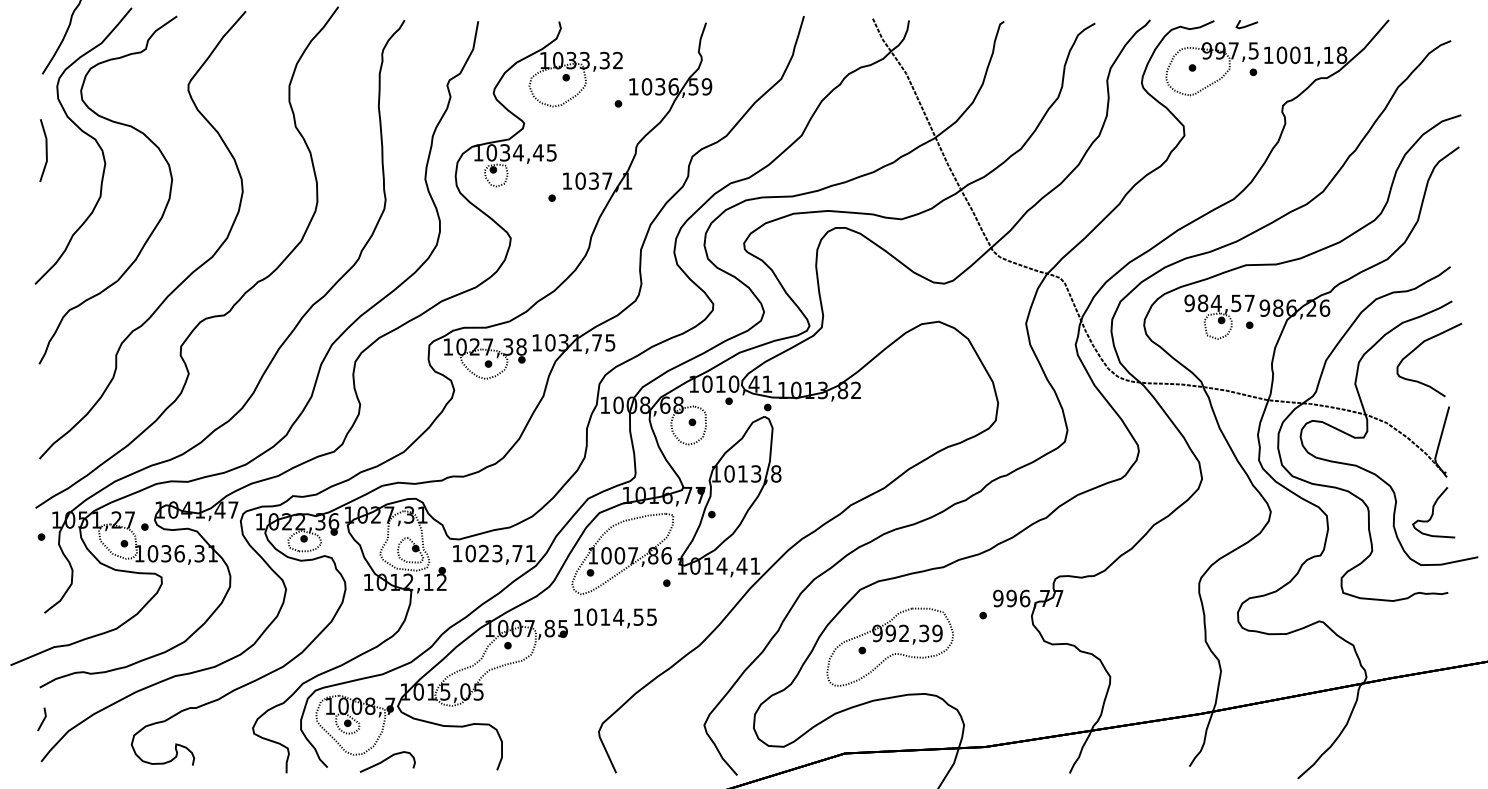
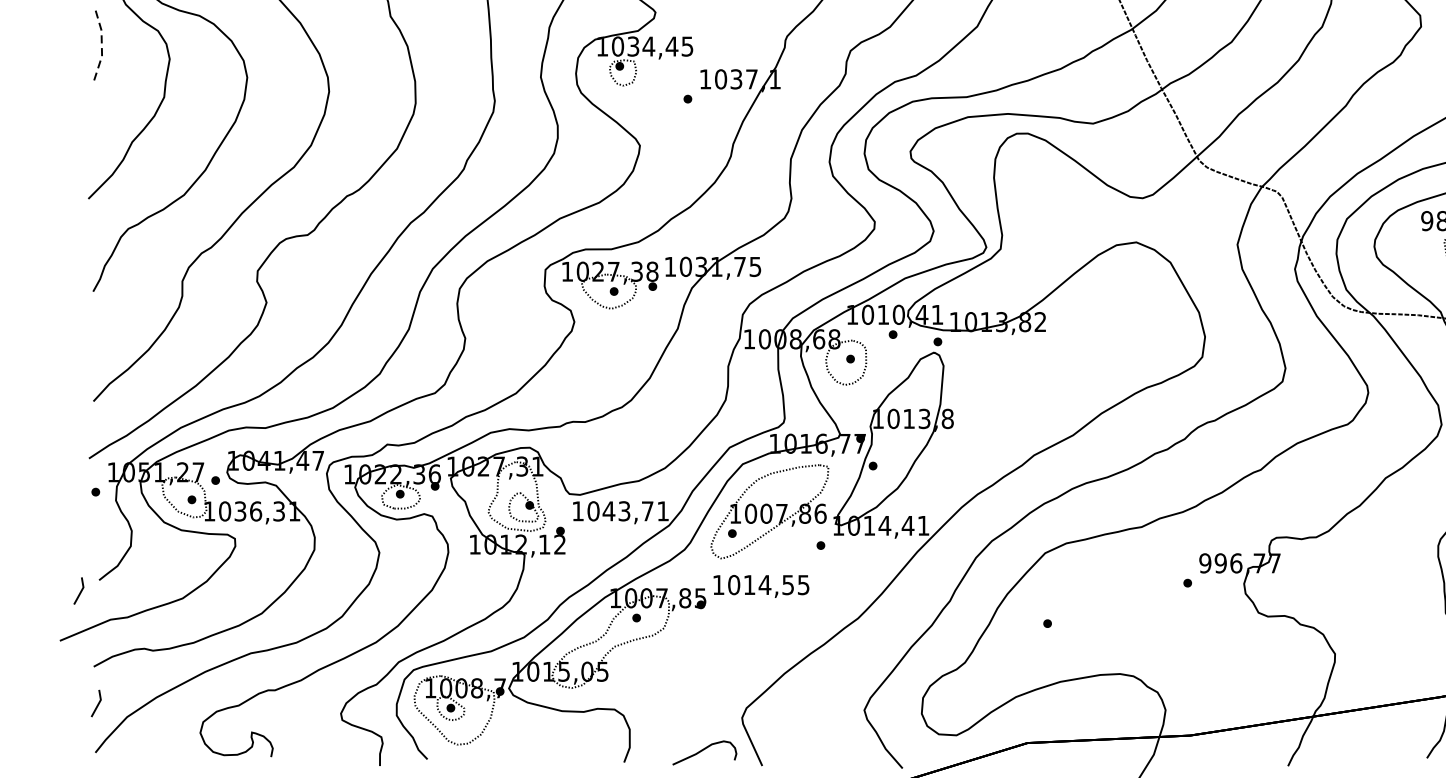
line: (46, 150) -> (101, 43), solid -> dashed
text: (483, 553) -> (608, 511), 1023,71 -> 1043,71
line: (27, 623) -> (79, 592), added
part: (889, 646) -> (1079, 619), removed
curve: (386, 760) -> (703, 751), moved

